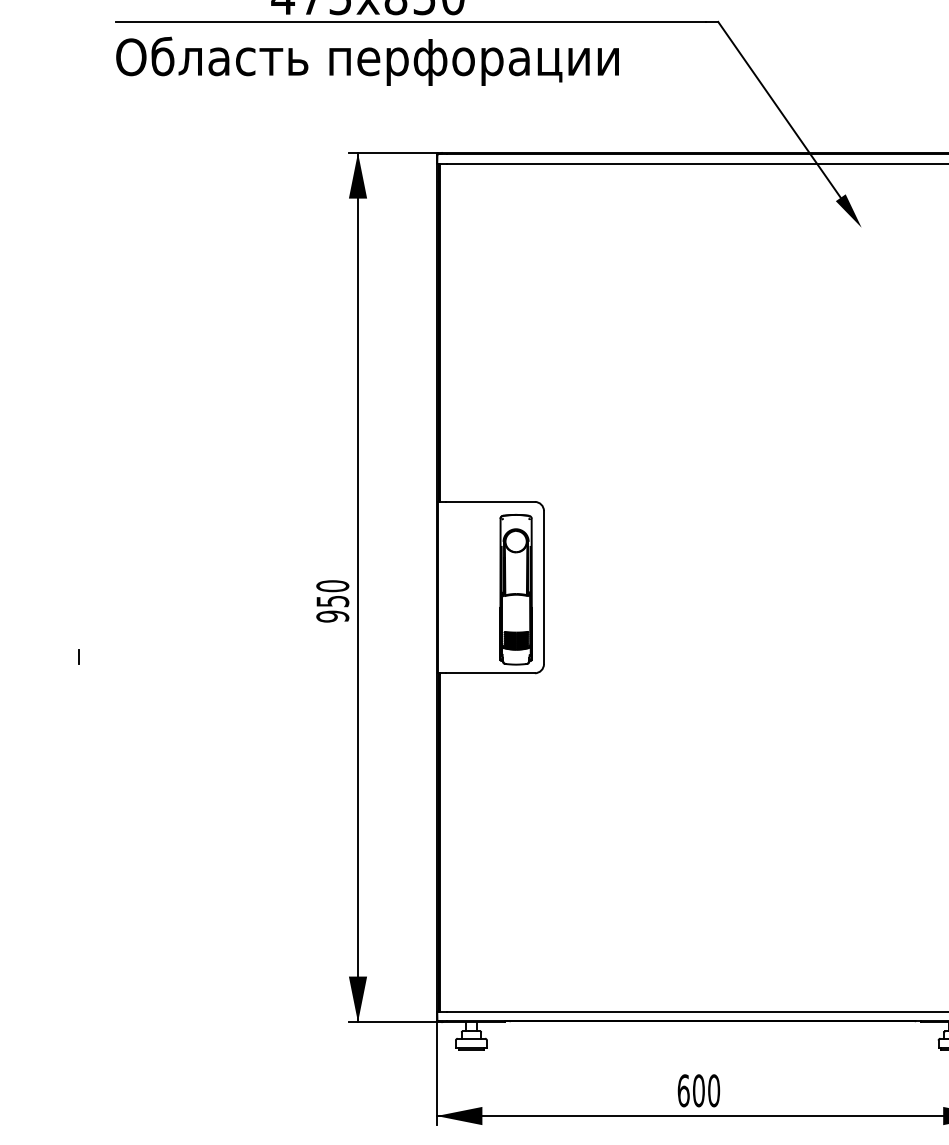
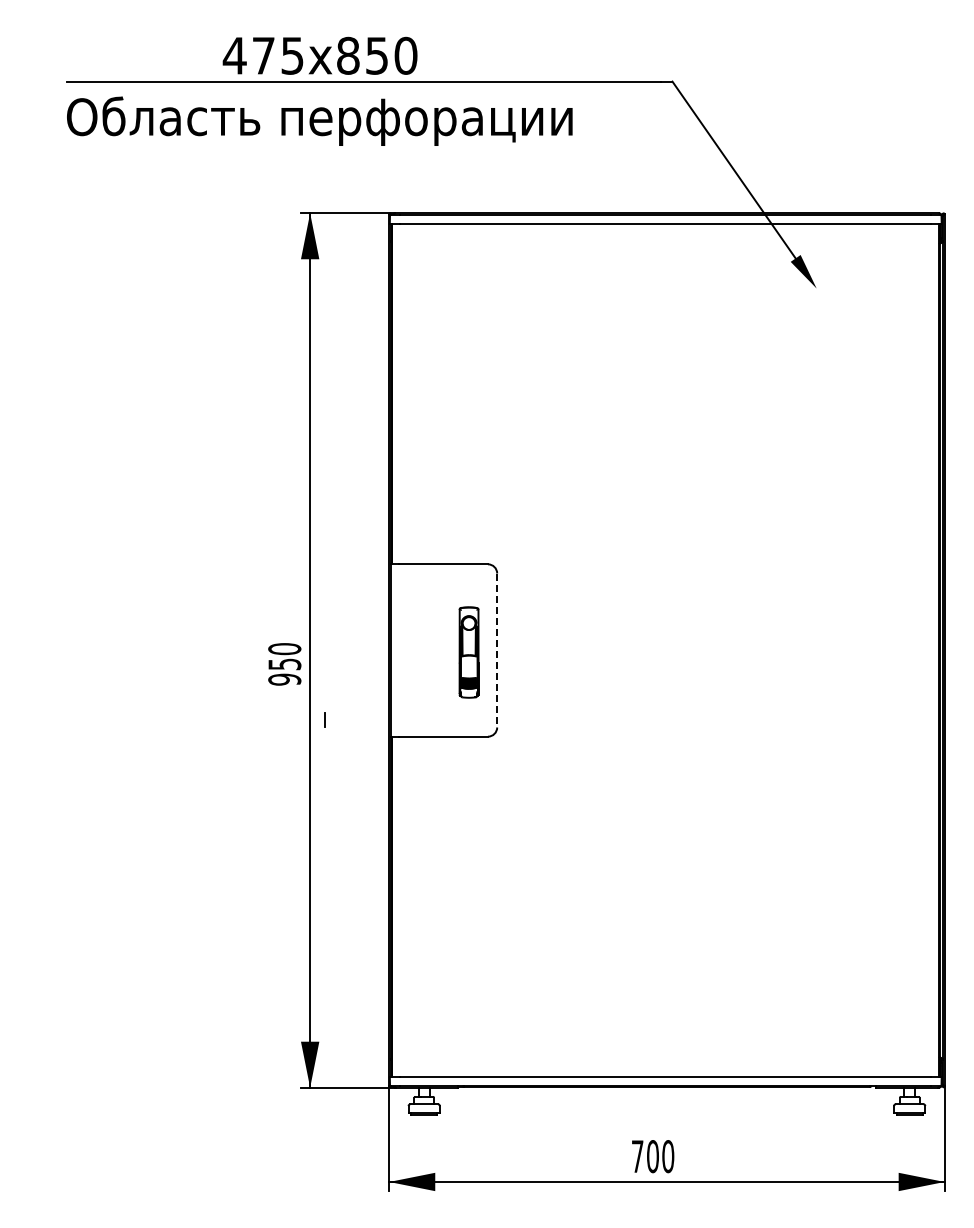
line: (544, 587) -> (497, 650), solid -> dashed
part: (515, 589) -> (468, 652), size x0.6
line: (77, 656) -> (324, 719), moved
text: (683, 1090) -> (637, 1156), 600 -> 700

